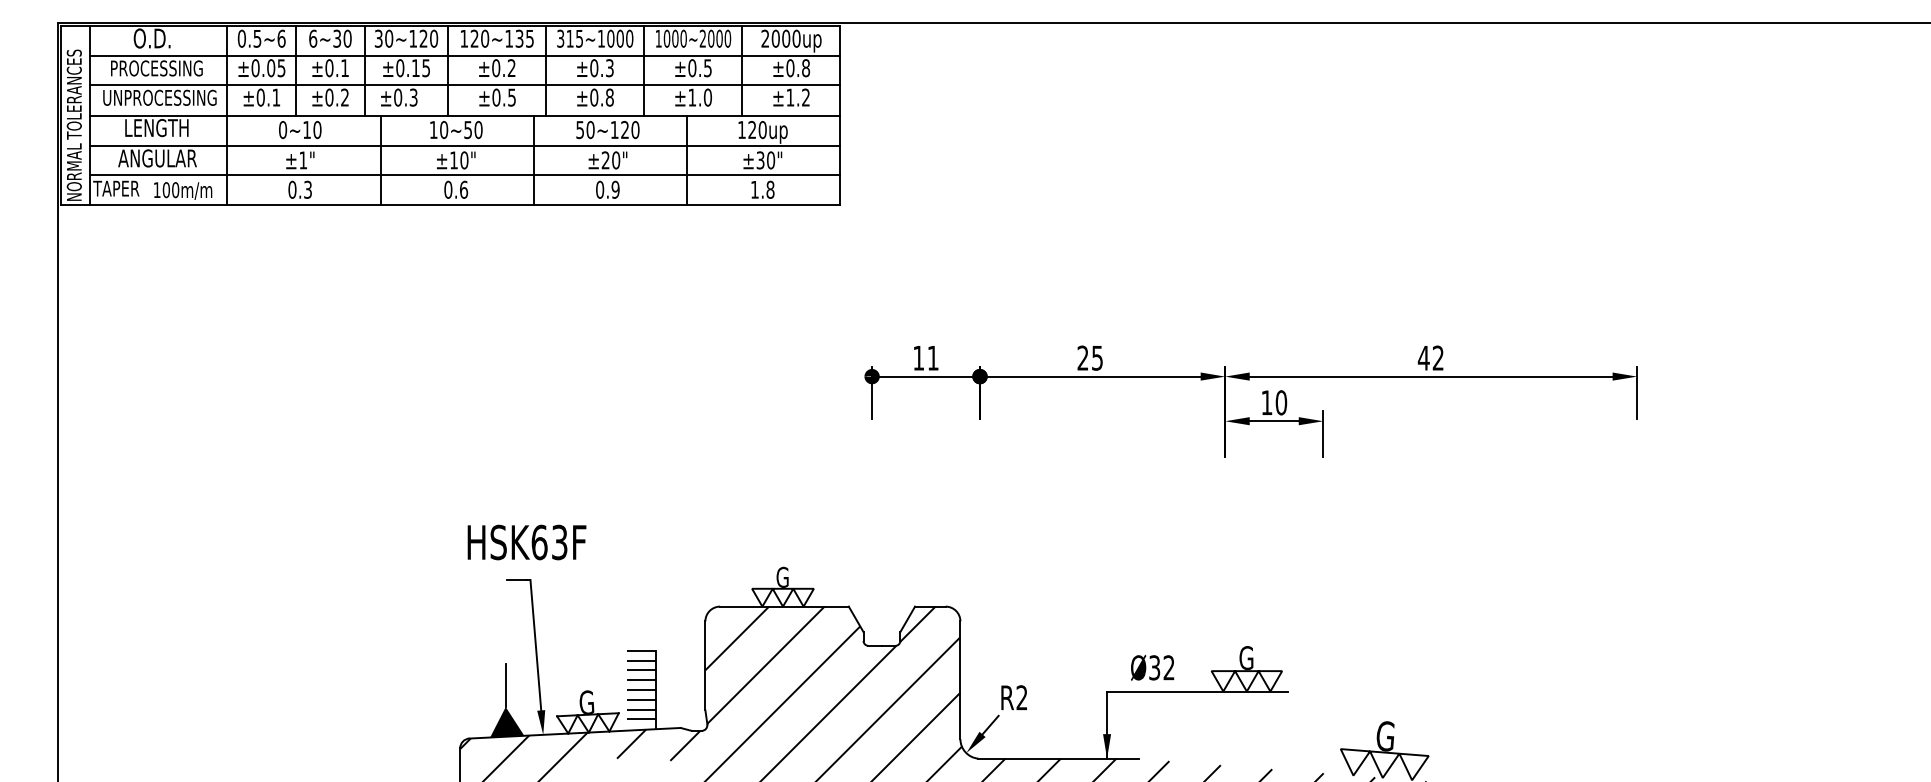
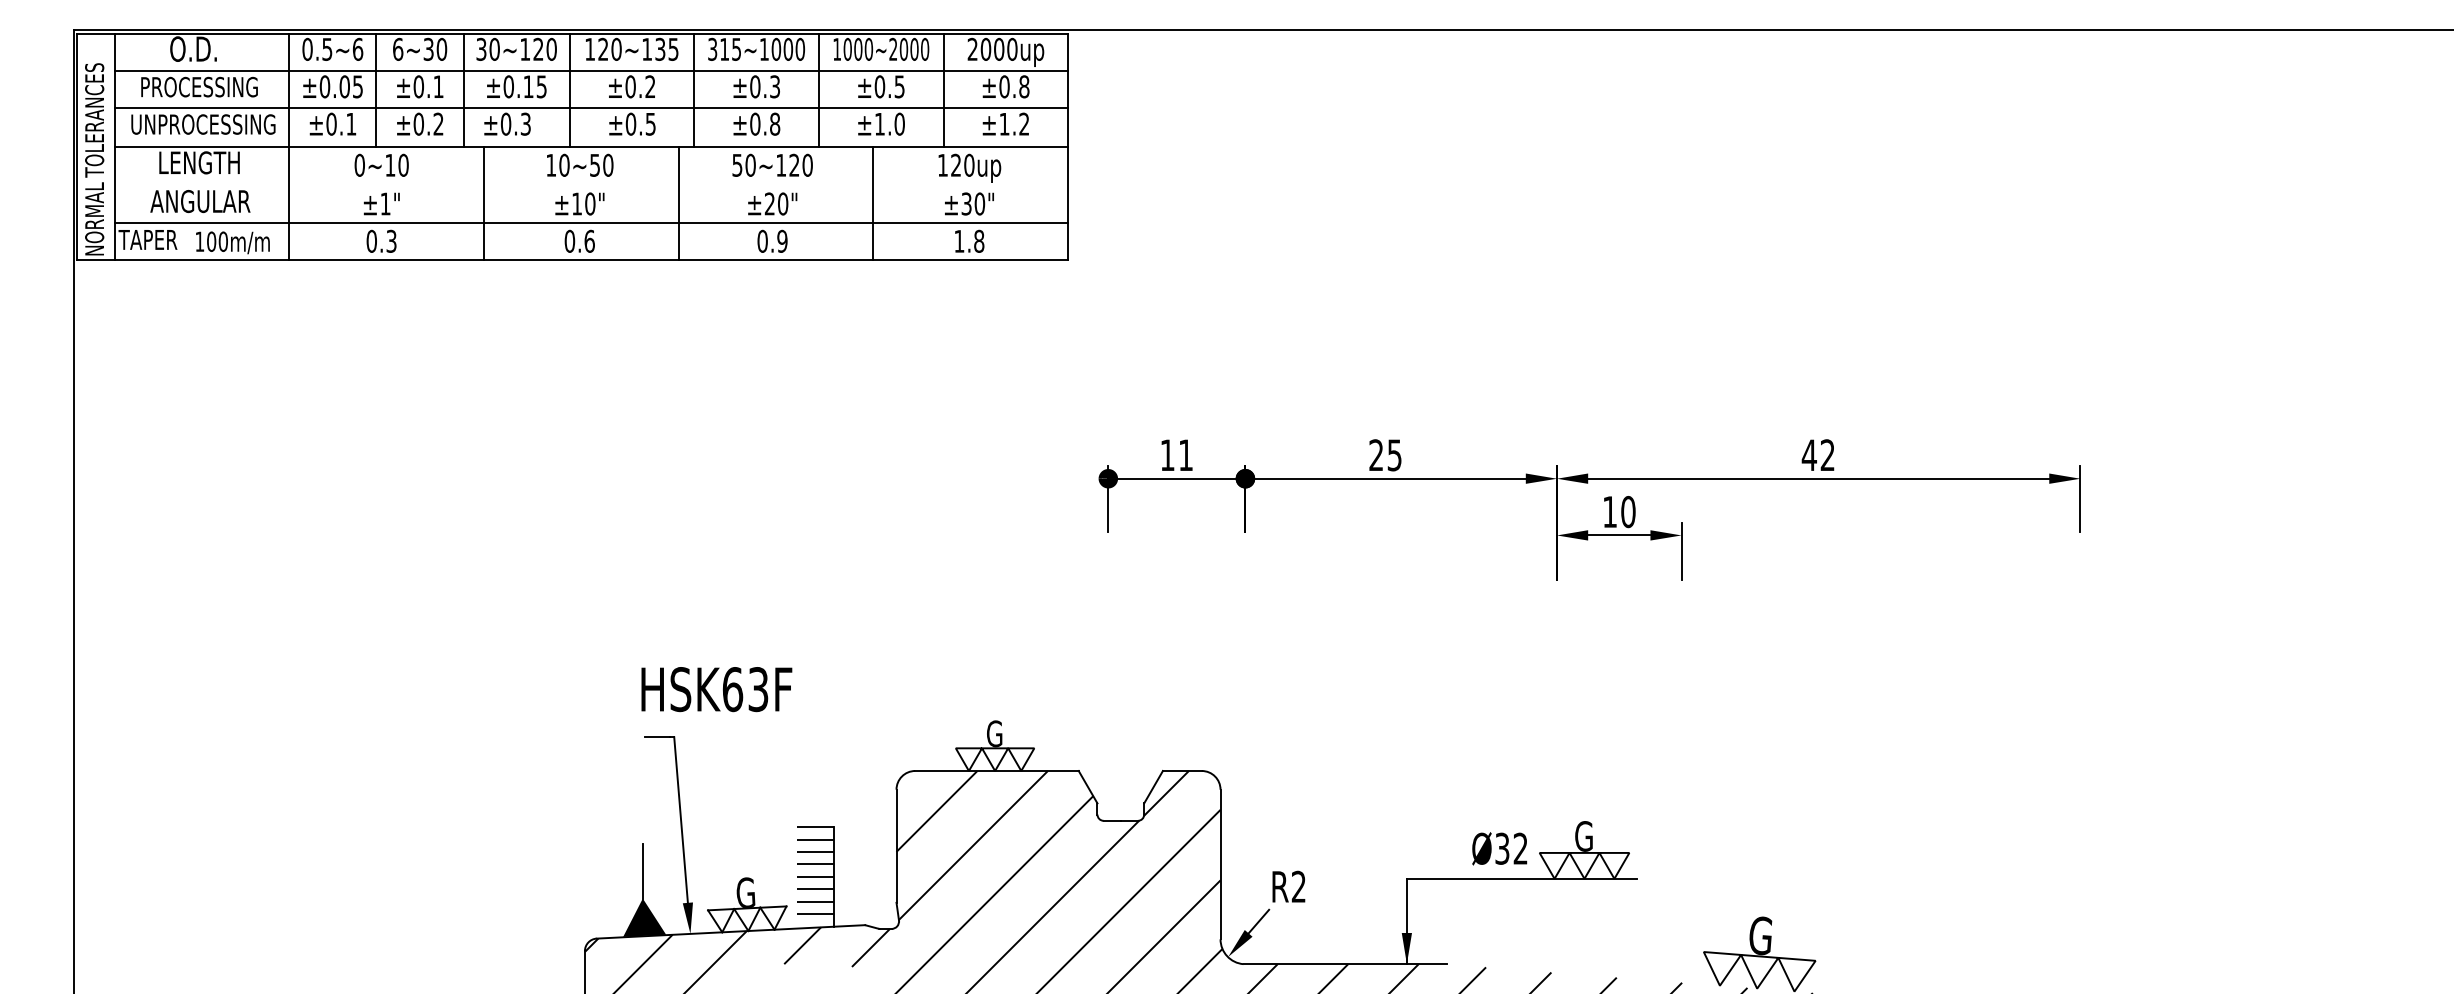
line: (465, 145) -> (591, 185), removed
text: (526, 542) -> (716, 689), moved
text: (1152, 667) -> (1499, 848), moved

